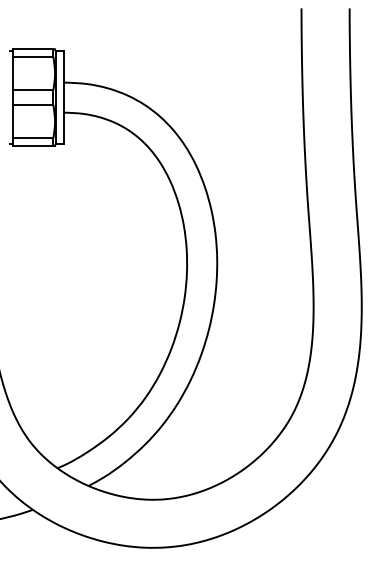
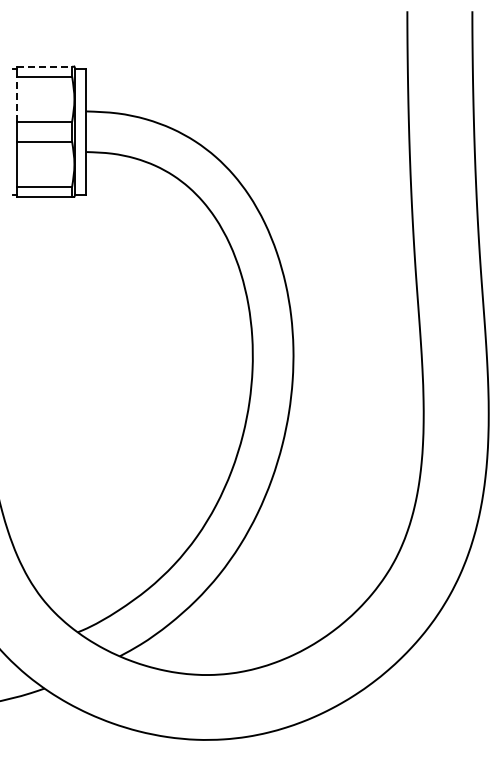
line: (33, 49) -> (45, 66), solid -> dashed
line: (12, 73) -> (17, 99), solid -> dashed

